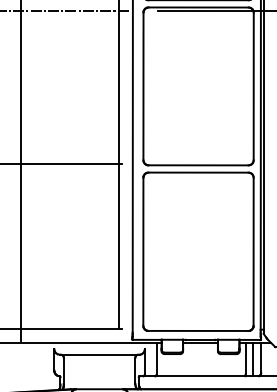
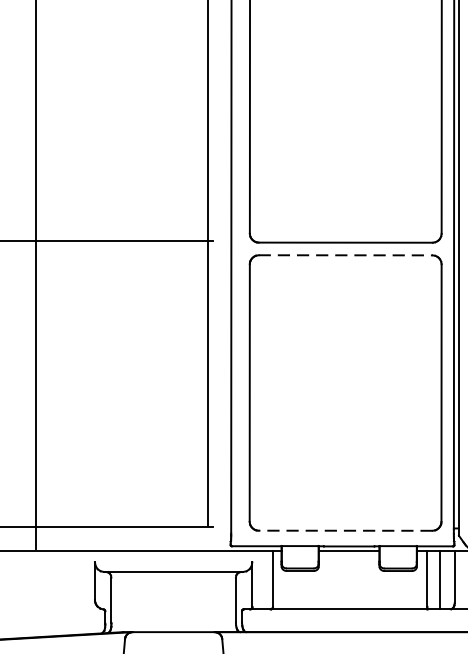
line: (199, 172) -> (347, 255), solid -> dashed
line: (197, 330) -> (343, 529), solid -> dashed

